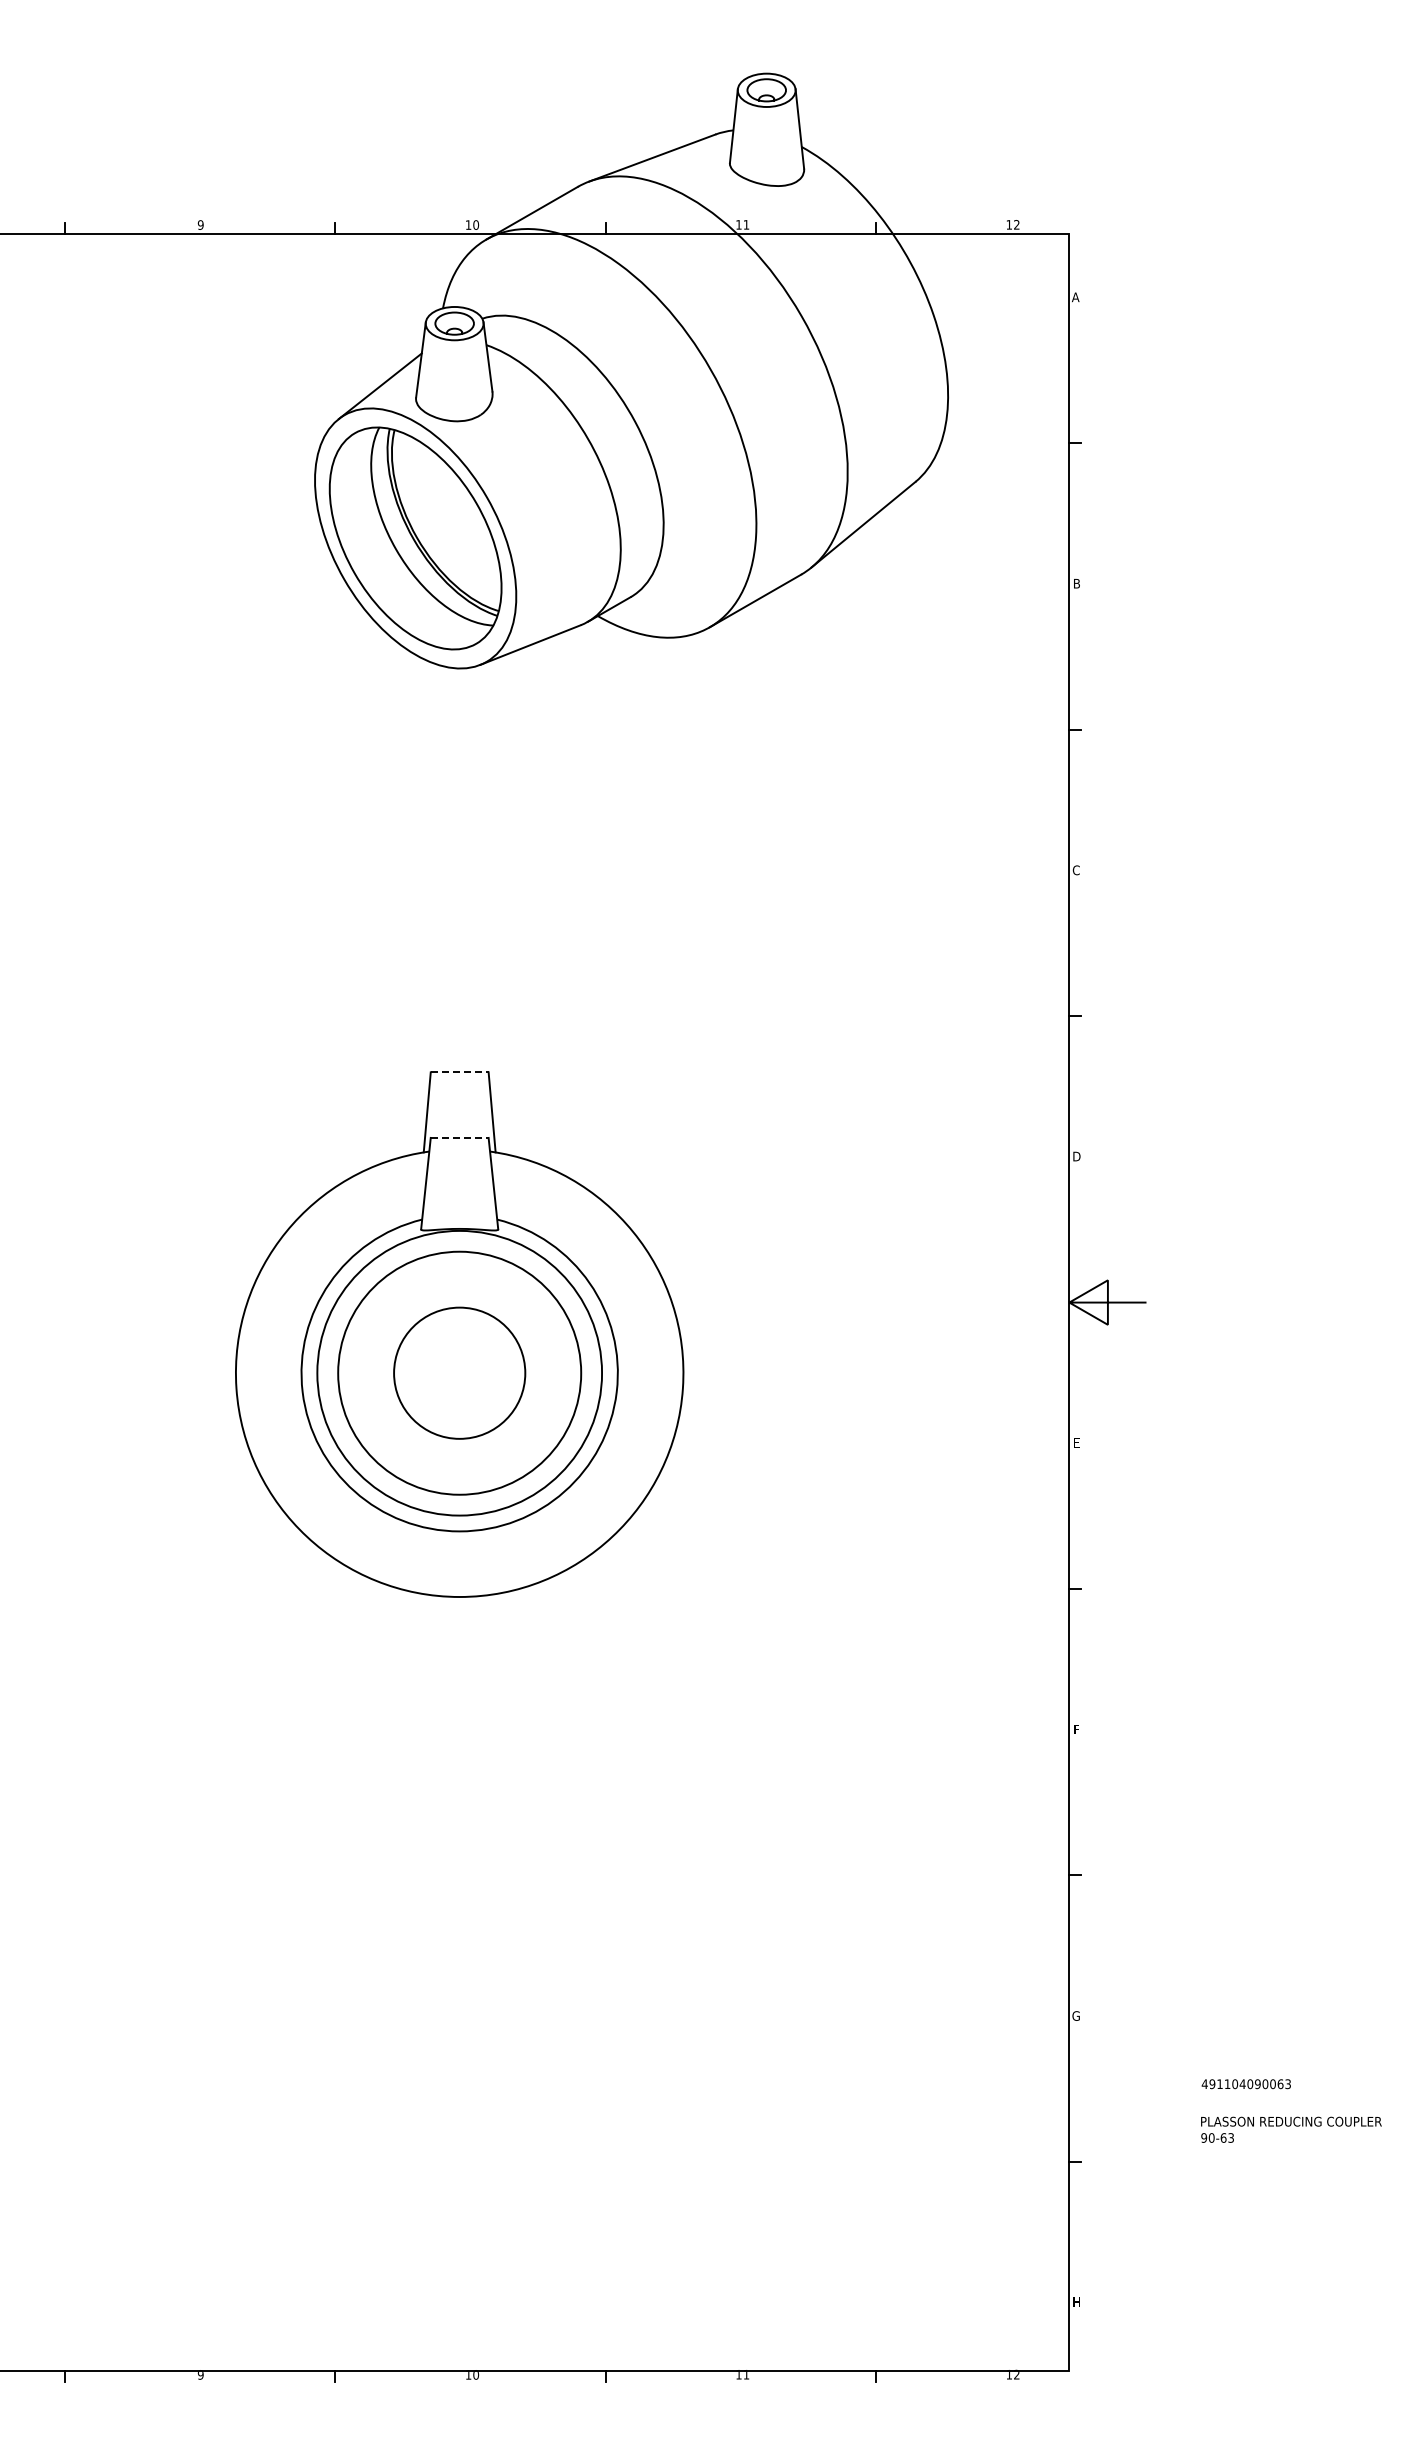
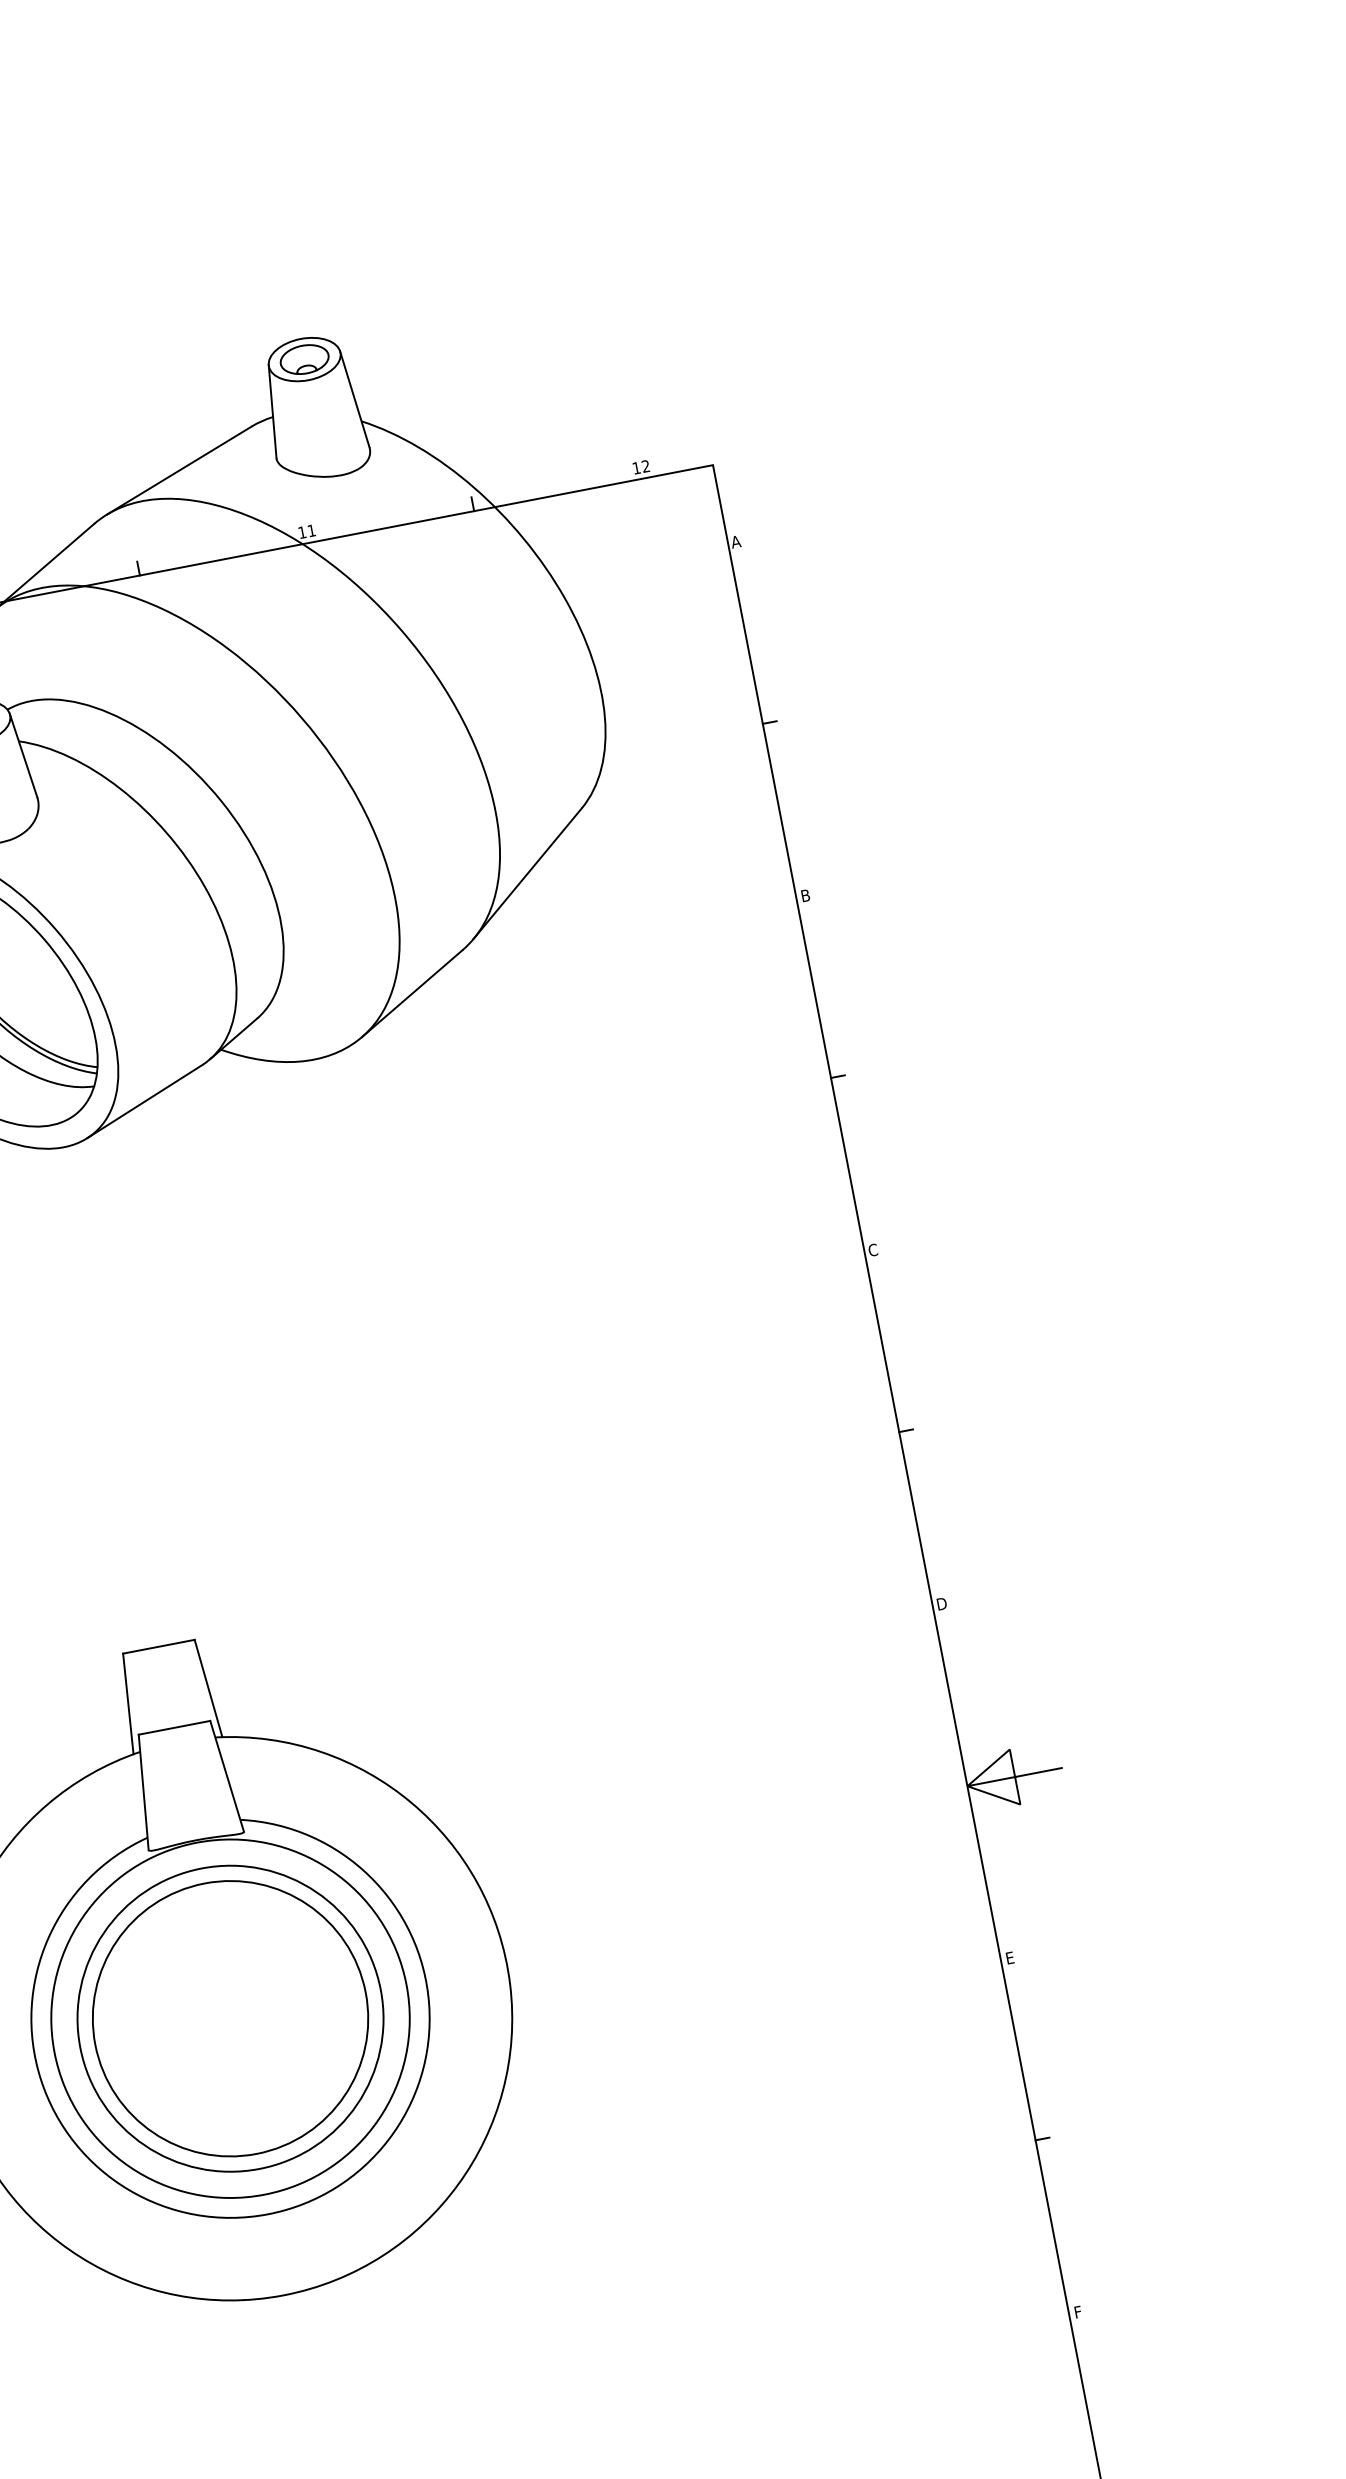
line: (459, 1072) -> (158, 1646), dashed -> solid
line: (459, 1137) -> (174, 1727), dashed -> solid
circle: (459, 1372) -> (230, 2017), size x1.67

